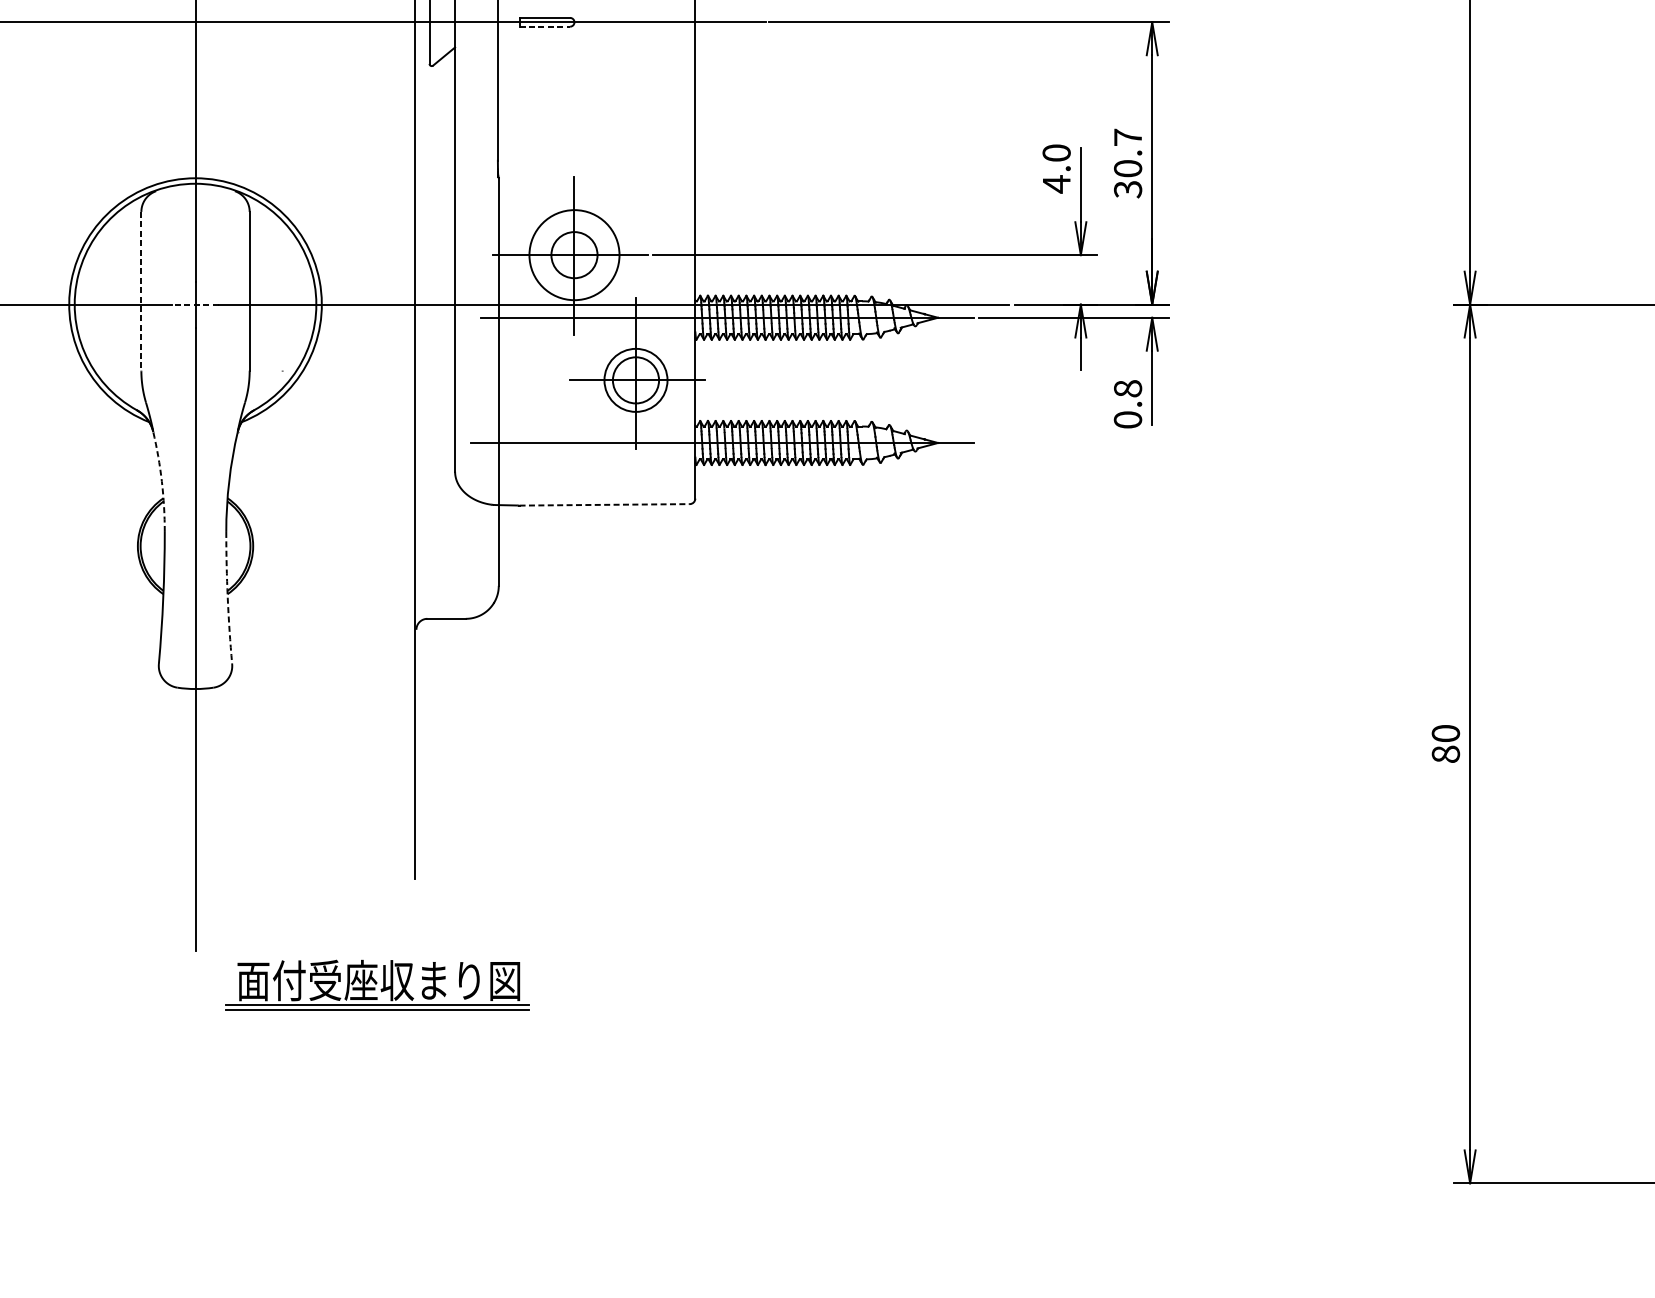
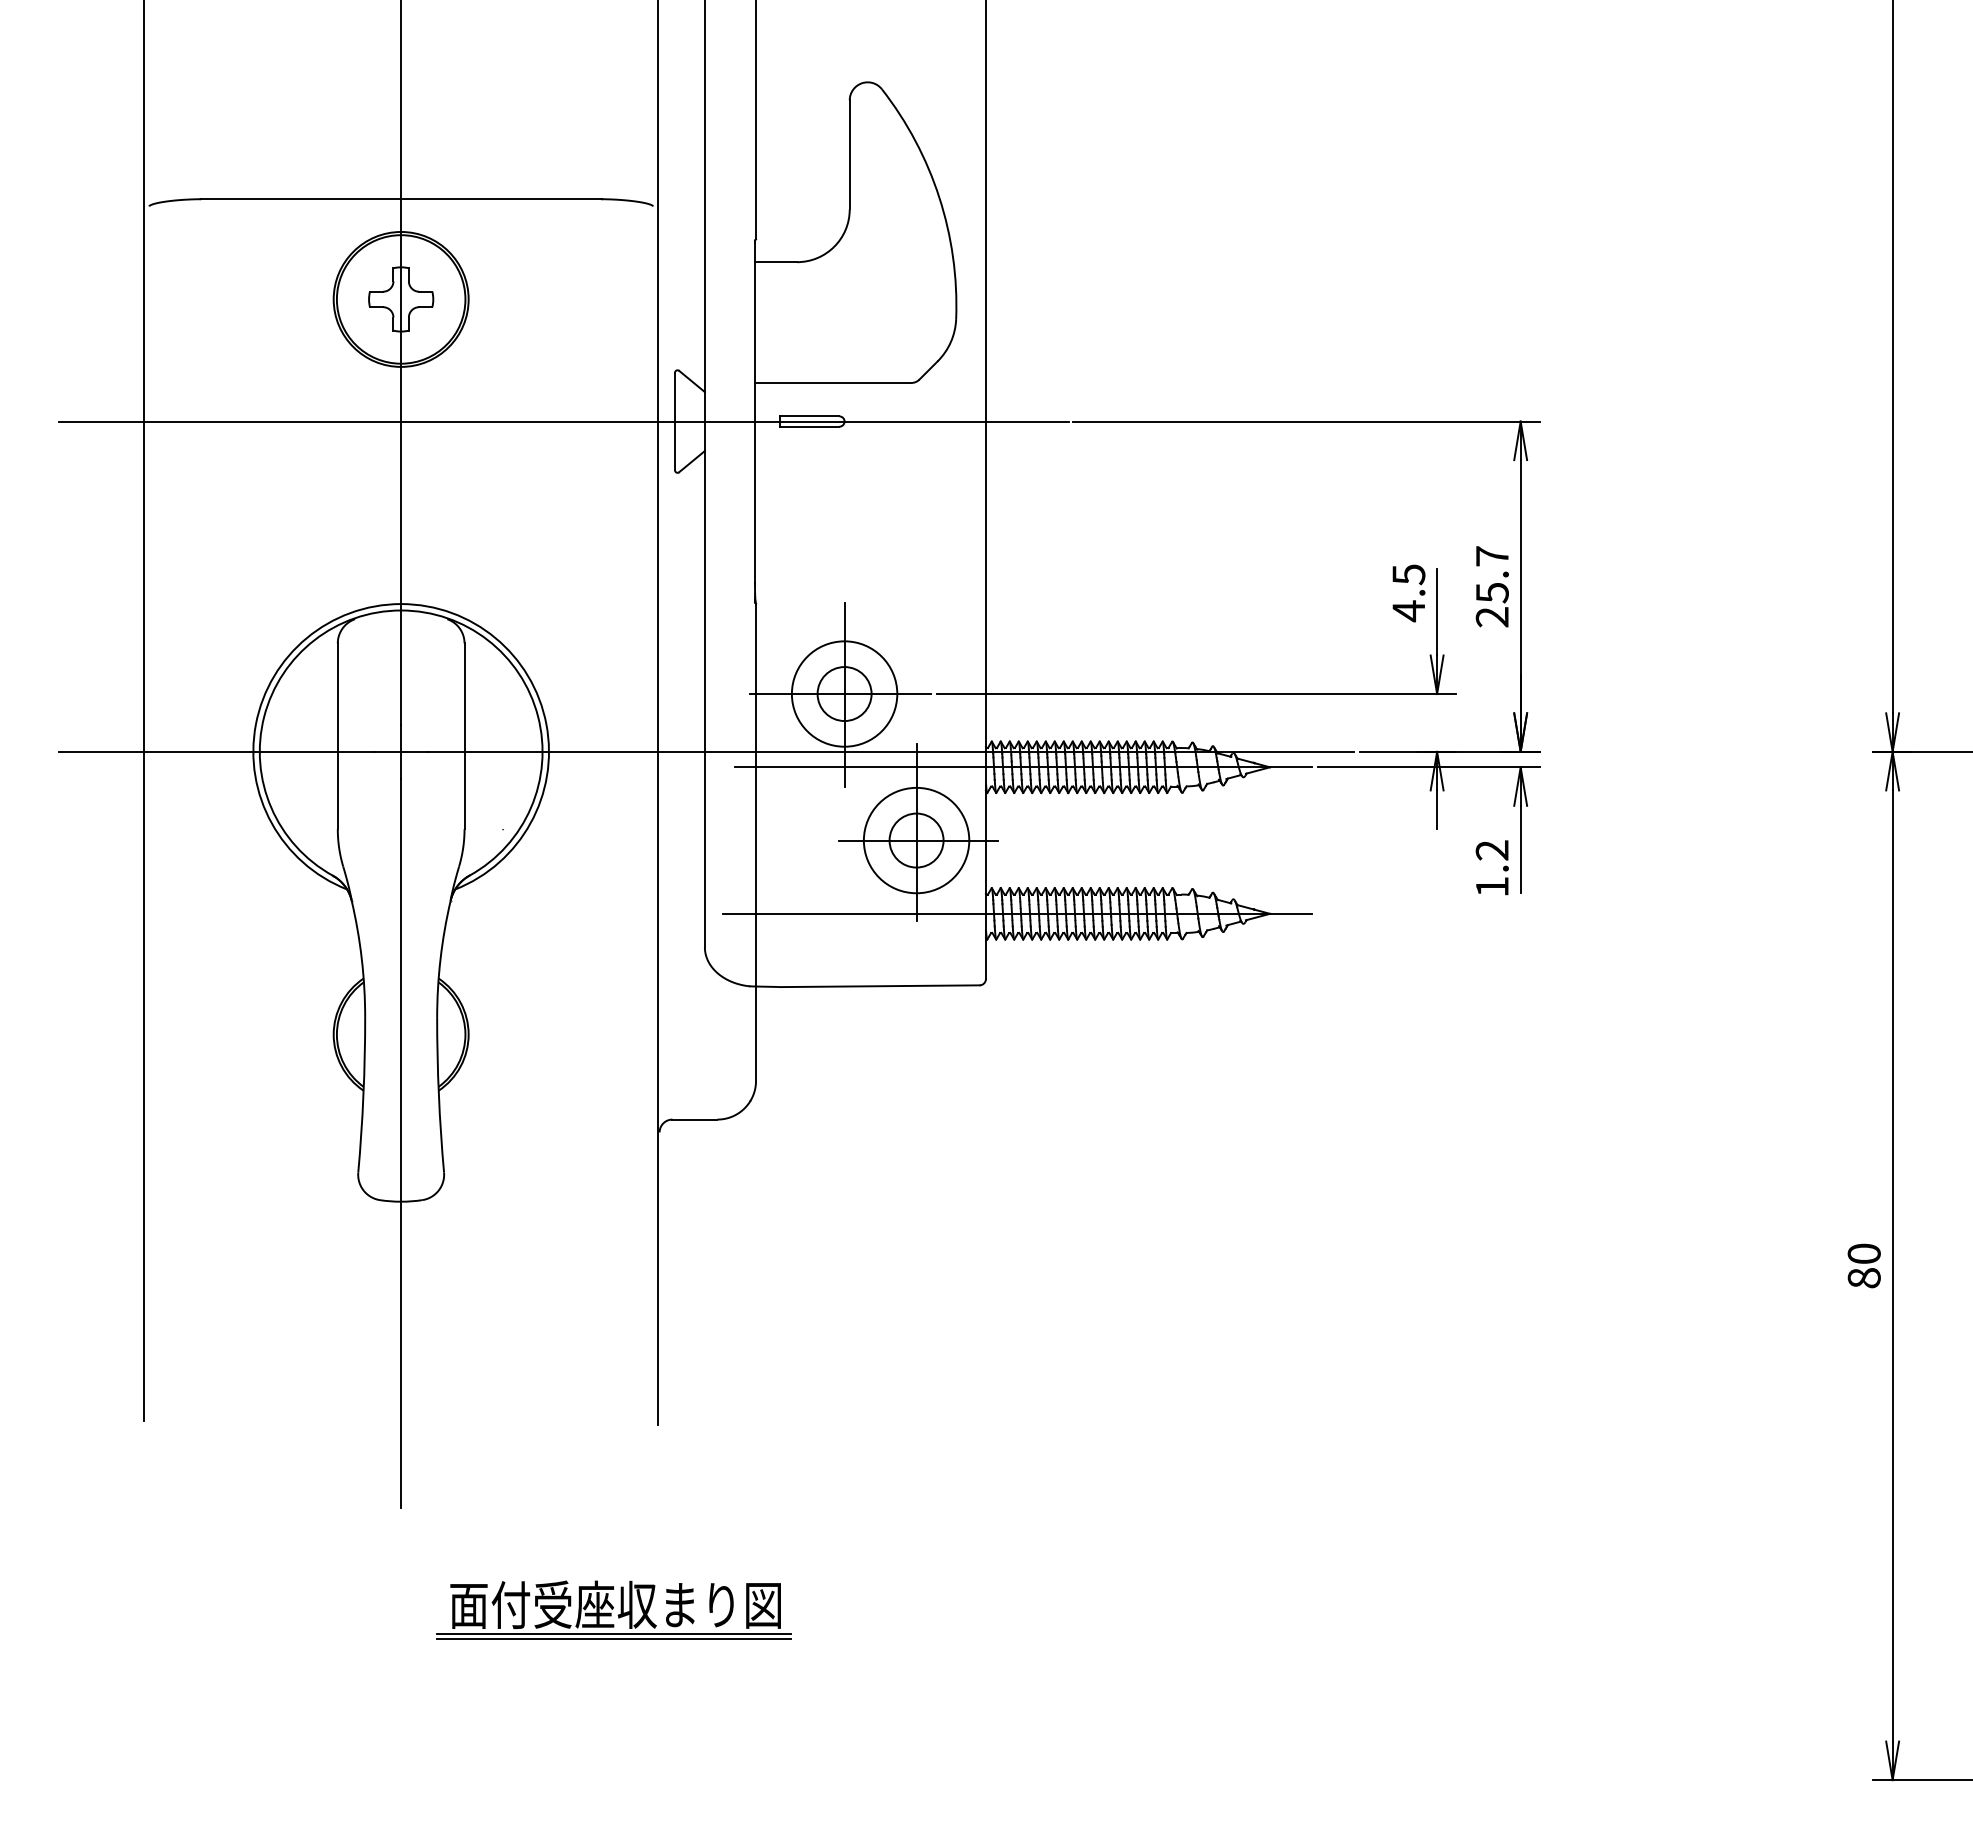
line: (544, 26) -> (809, 426), dashed -> solid
text: (1056, 153) -> (1408, 574), 4.0 -> 4.5
text: (1127, 178) -> (1491, 604), 30.7 -> 25.7
line: (141, 291) -> (337, 736), dashed -> solid
line: (194, 304) -> (400, 751), dashed -> solid
circle: (635, 380) -> (916, 840), size x1.43
text: (1127, 404) -> (1491, 868), 0.8 -> 1.2
arc: (161, 481) -> (361, 958), dashed -> solid
line: (604, 505) -> (879, 986), dashed -> solid
arc: (227, 598) -> (438, 1095), dashed -> solid
part: (376, 984) -> (613, 1609), moved

